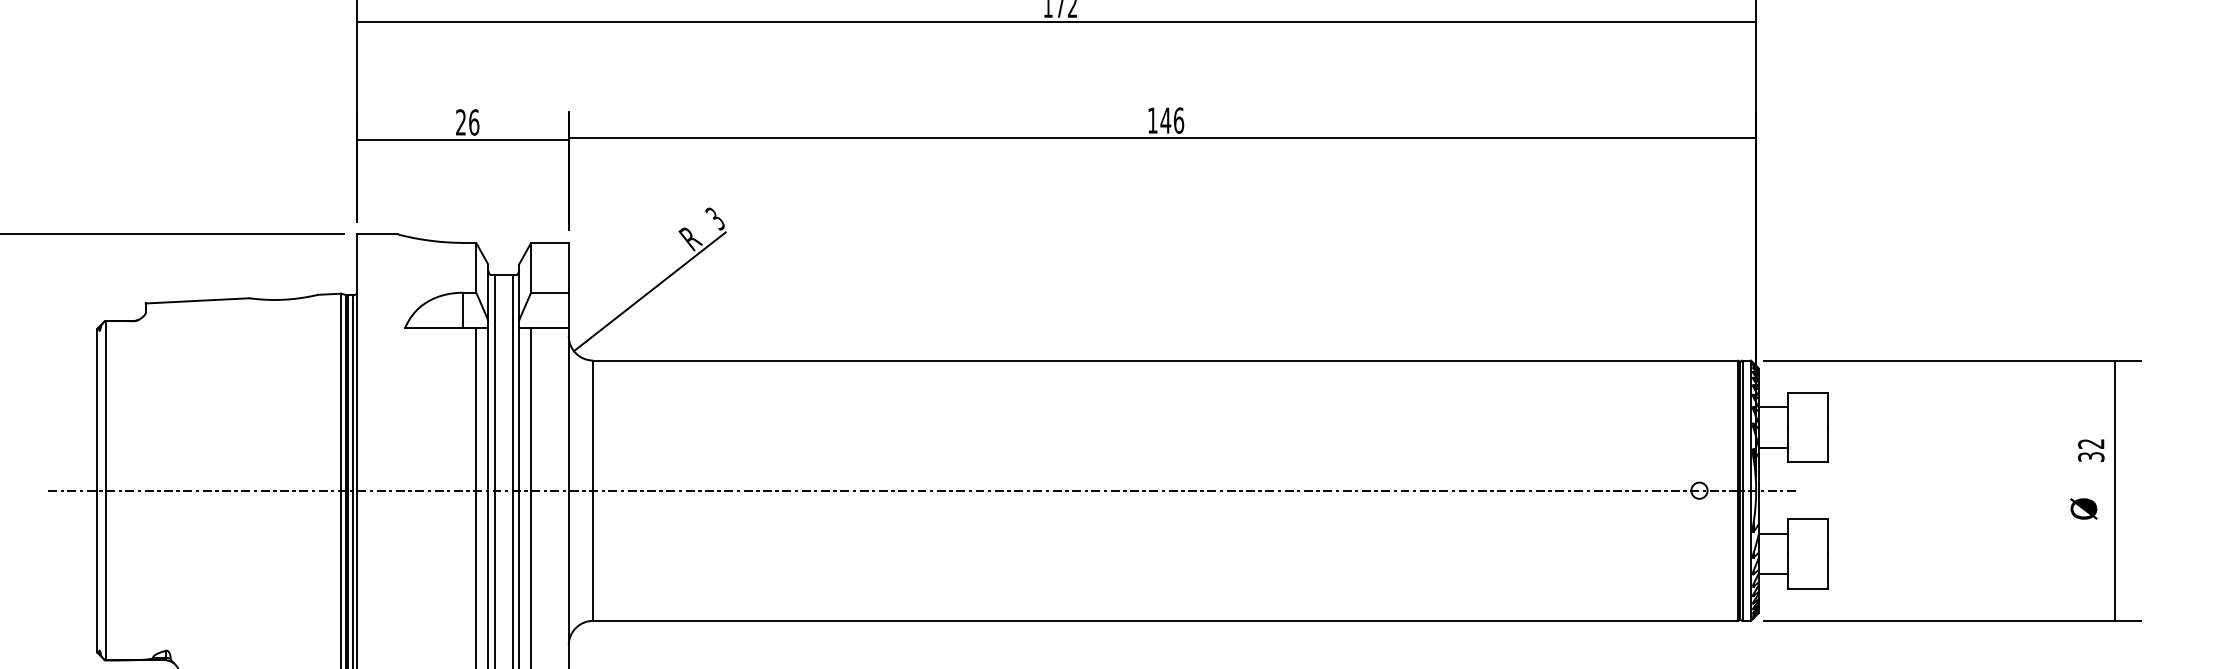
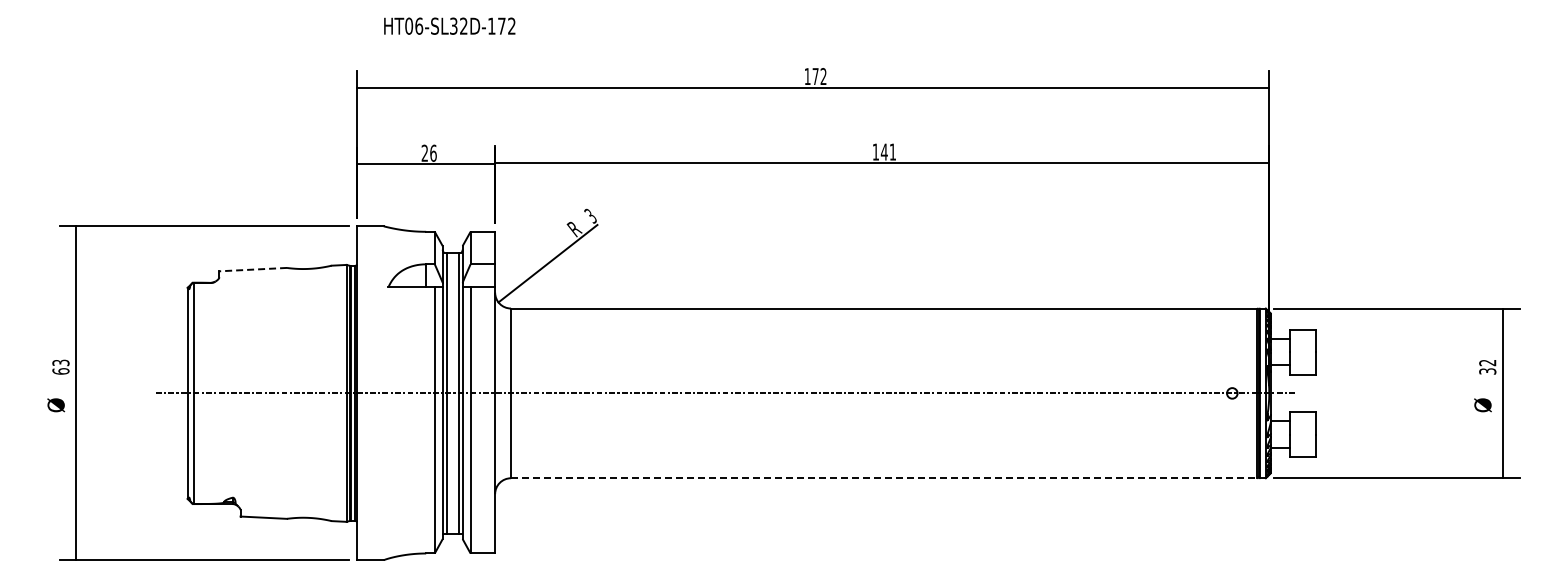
text: (1178, 119) -> (892, 151), 146 -> 141
line: (198, 300) -> (253, 269), solid -> dashed
line: (1165, 621) -> (884, 478), solid -> dashed

